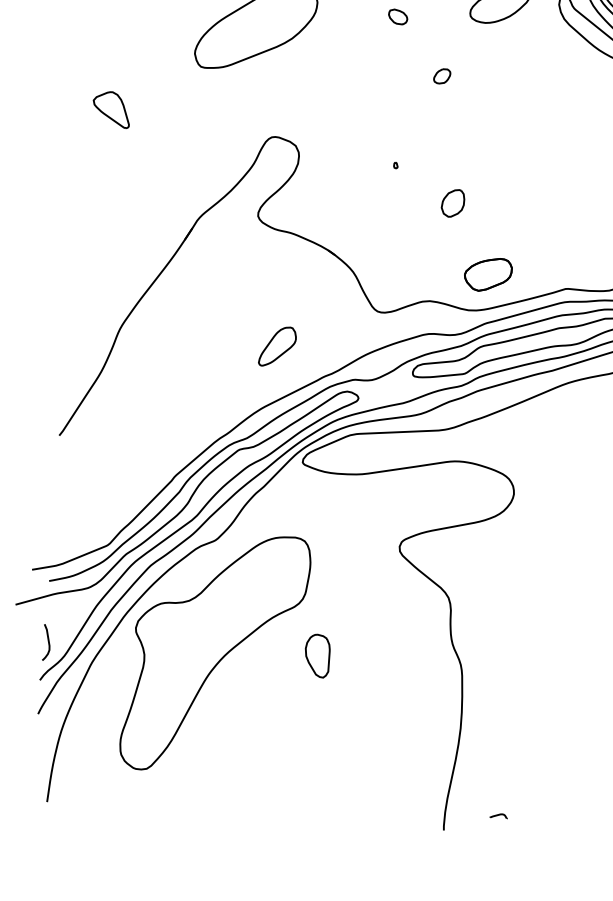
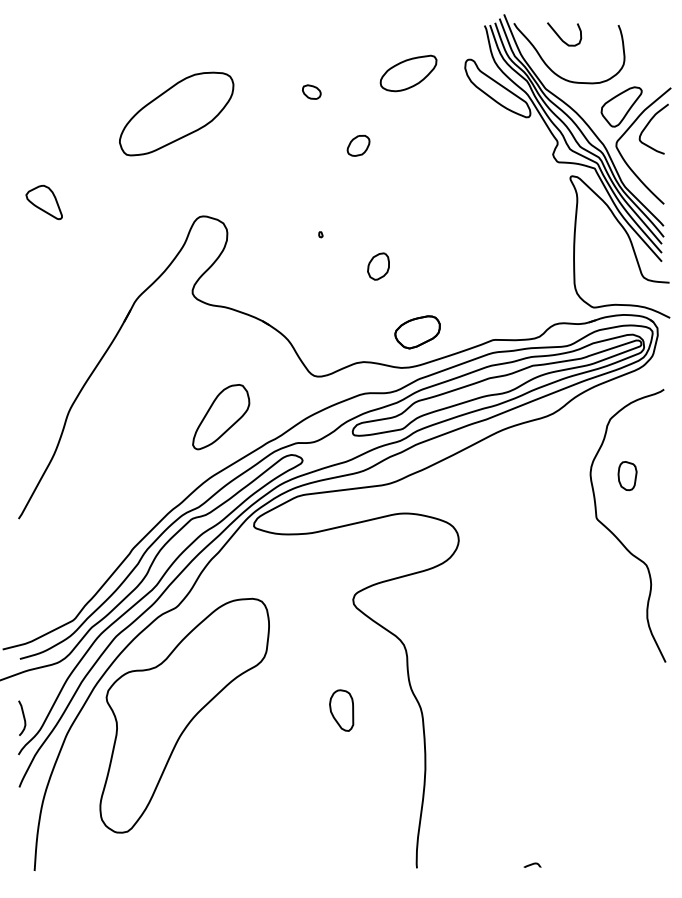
part: (442, 76) -> (358, 145), size x1.43
part: (277, 347) -> (221, 417), size x1.67
part: (317, 655) -> (341, 710), moved
curve: (498, 815) -> (532, 864), moved

